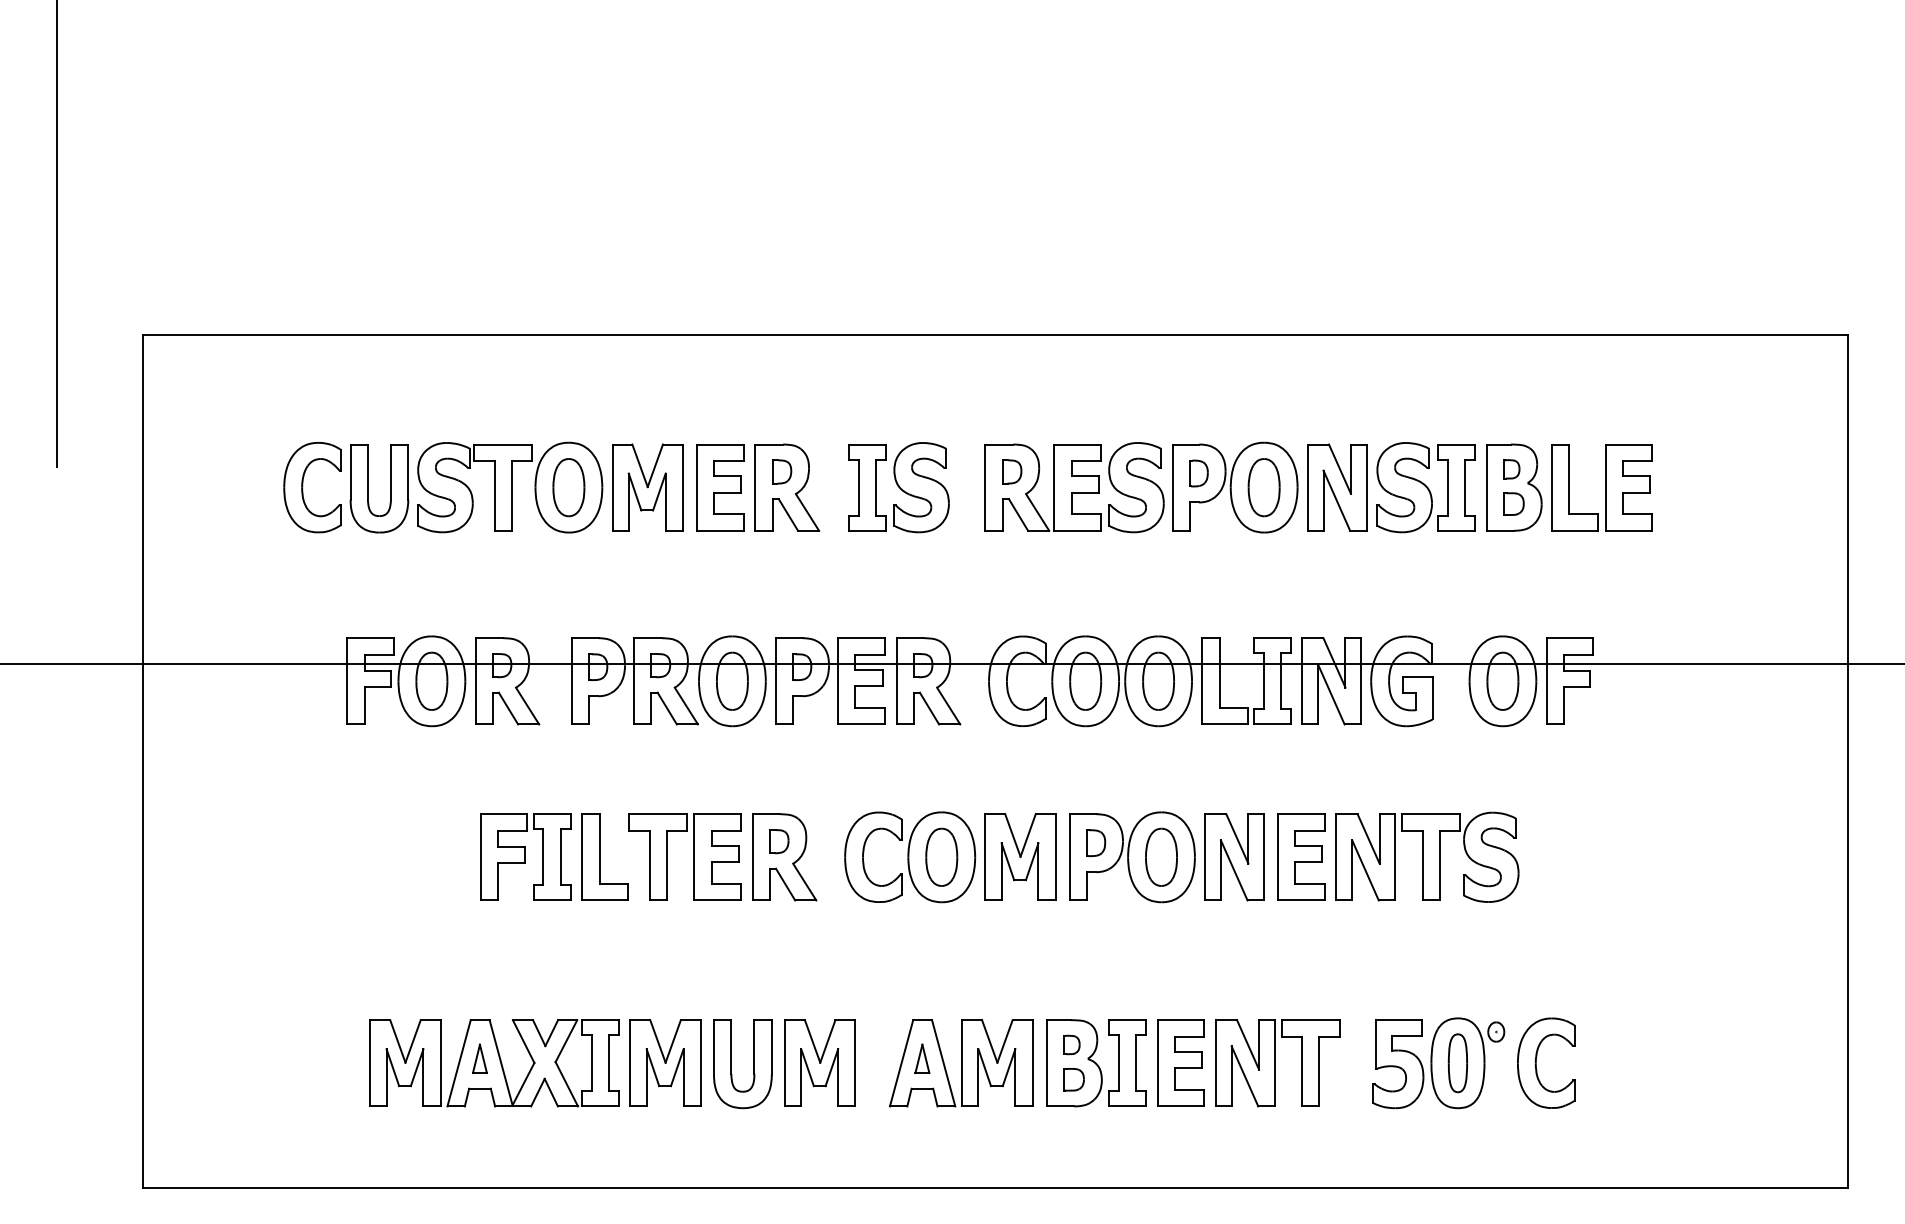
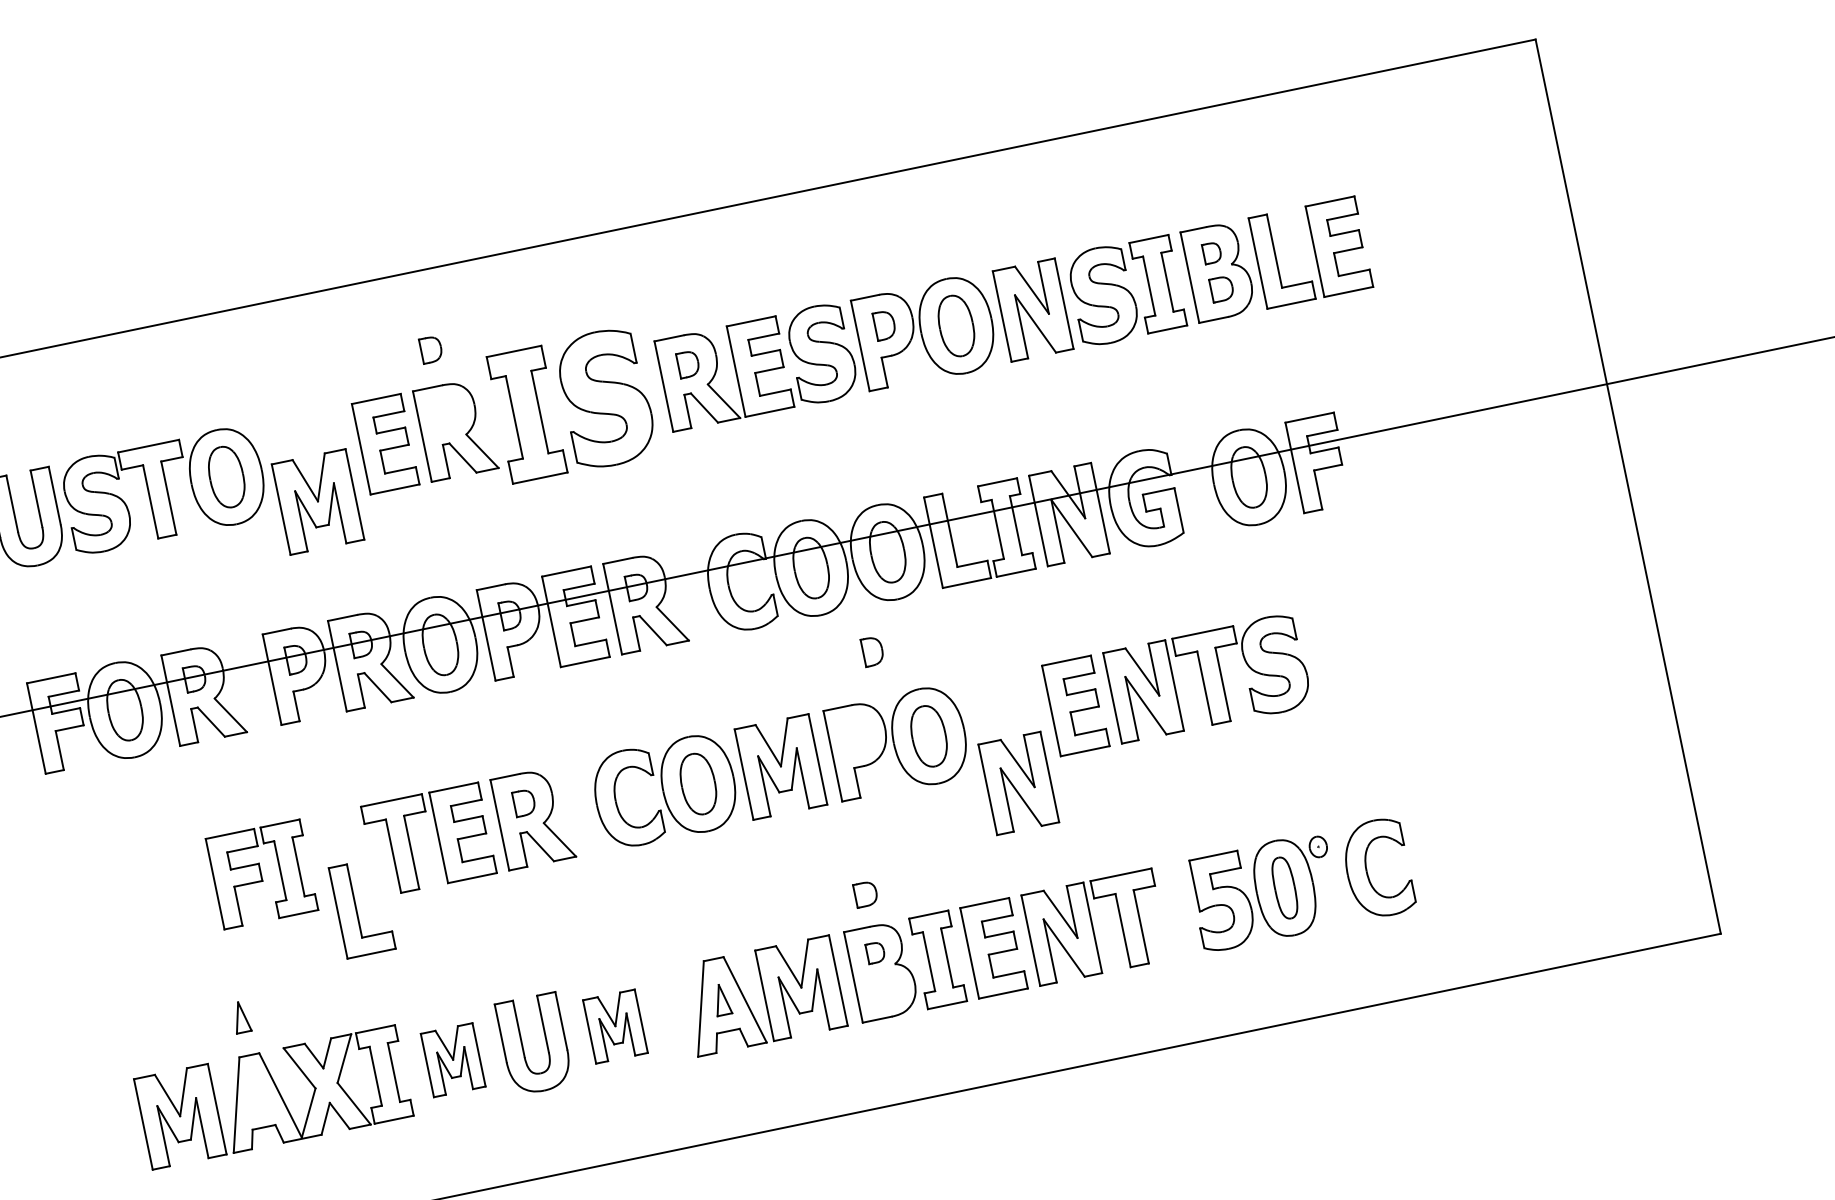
part: (782, 471) -> (431, 349), moved
part: (647, 487) -> (317, 501), moved
part: (898, 487) -> (572, 405), size x1.4
part: (1096, 843) -> (873, 651), moved
part: (604, 856) -> (361, 907), moved
part: (1234, 857) -> (1018, 783), moved
part: (479, 1058) -> (240, 1017), moved
part: (665, 1062) -> (453, 1059), size x0.7
part: (819, 1062) -> (614, 1026), size x0.7
part: (1073, 1079) -> (865, 894), moved

